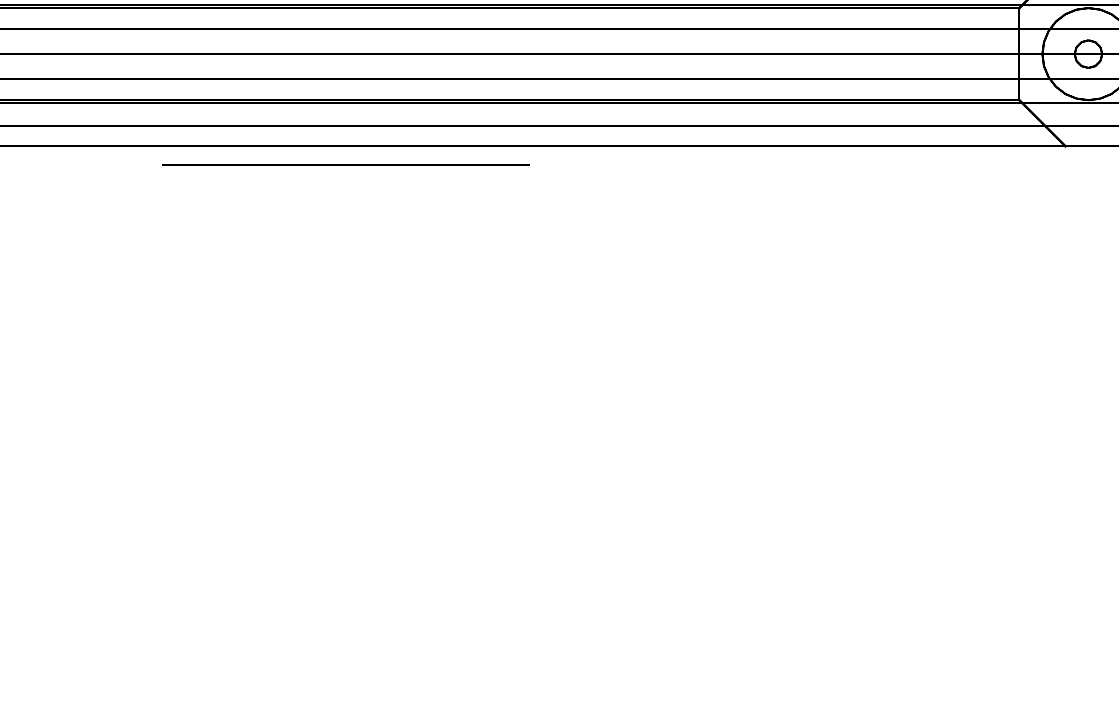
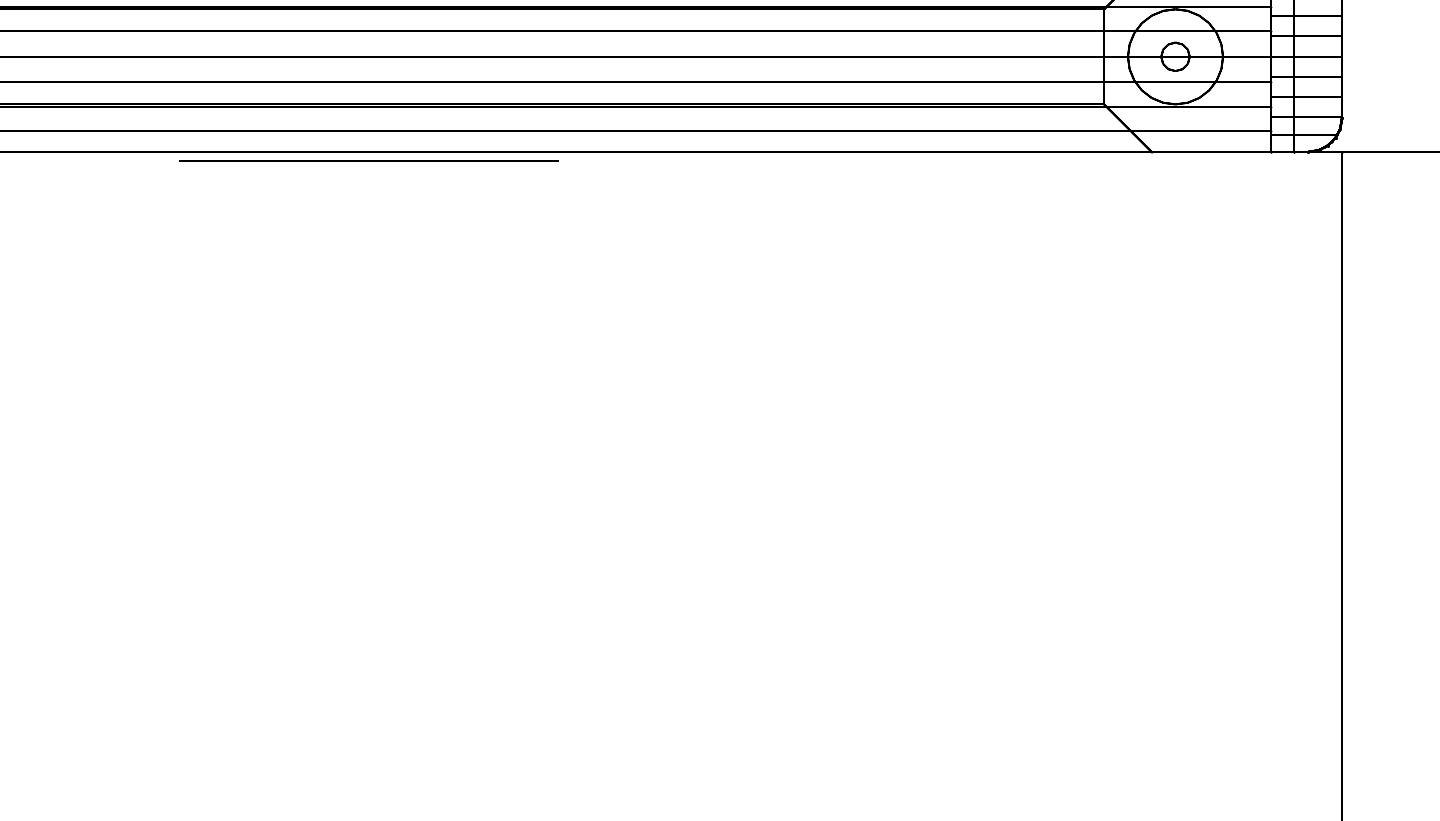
line: (345, 164) -> (368, 160), moved

